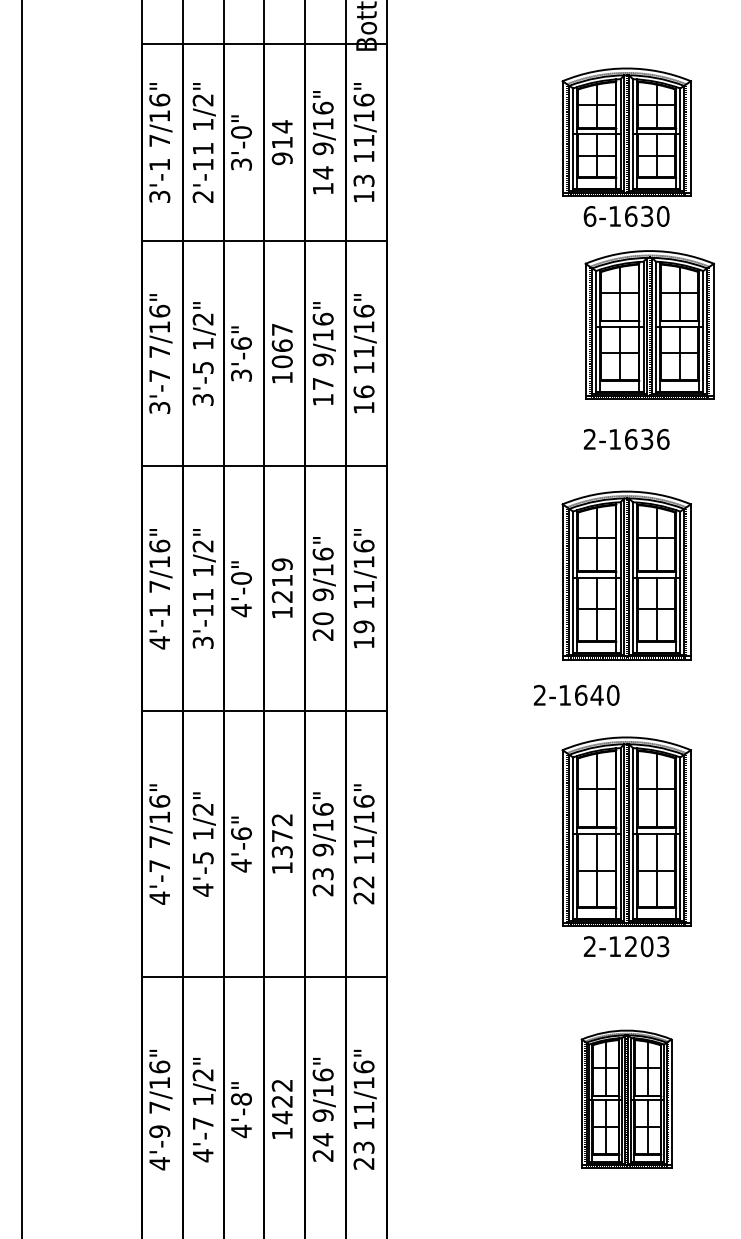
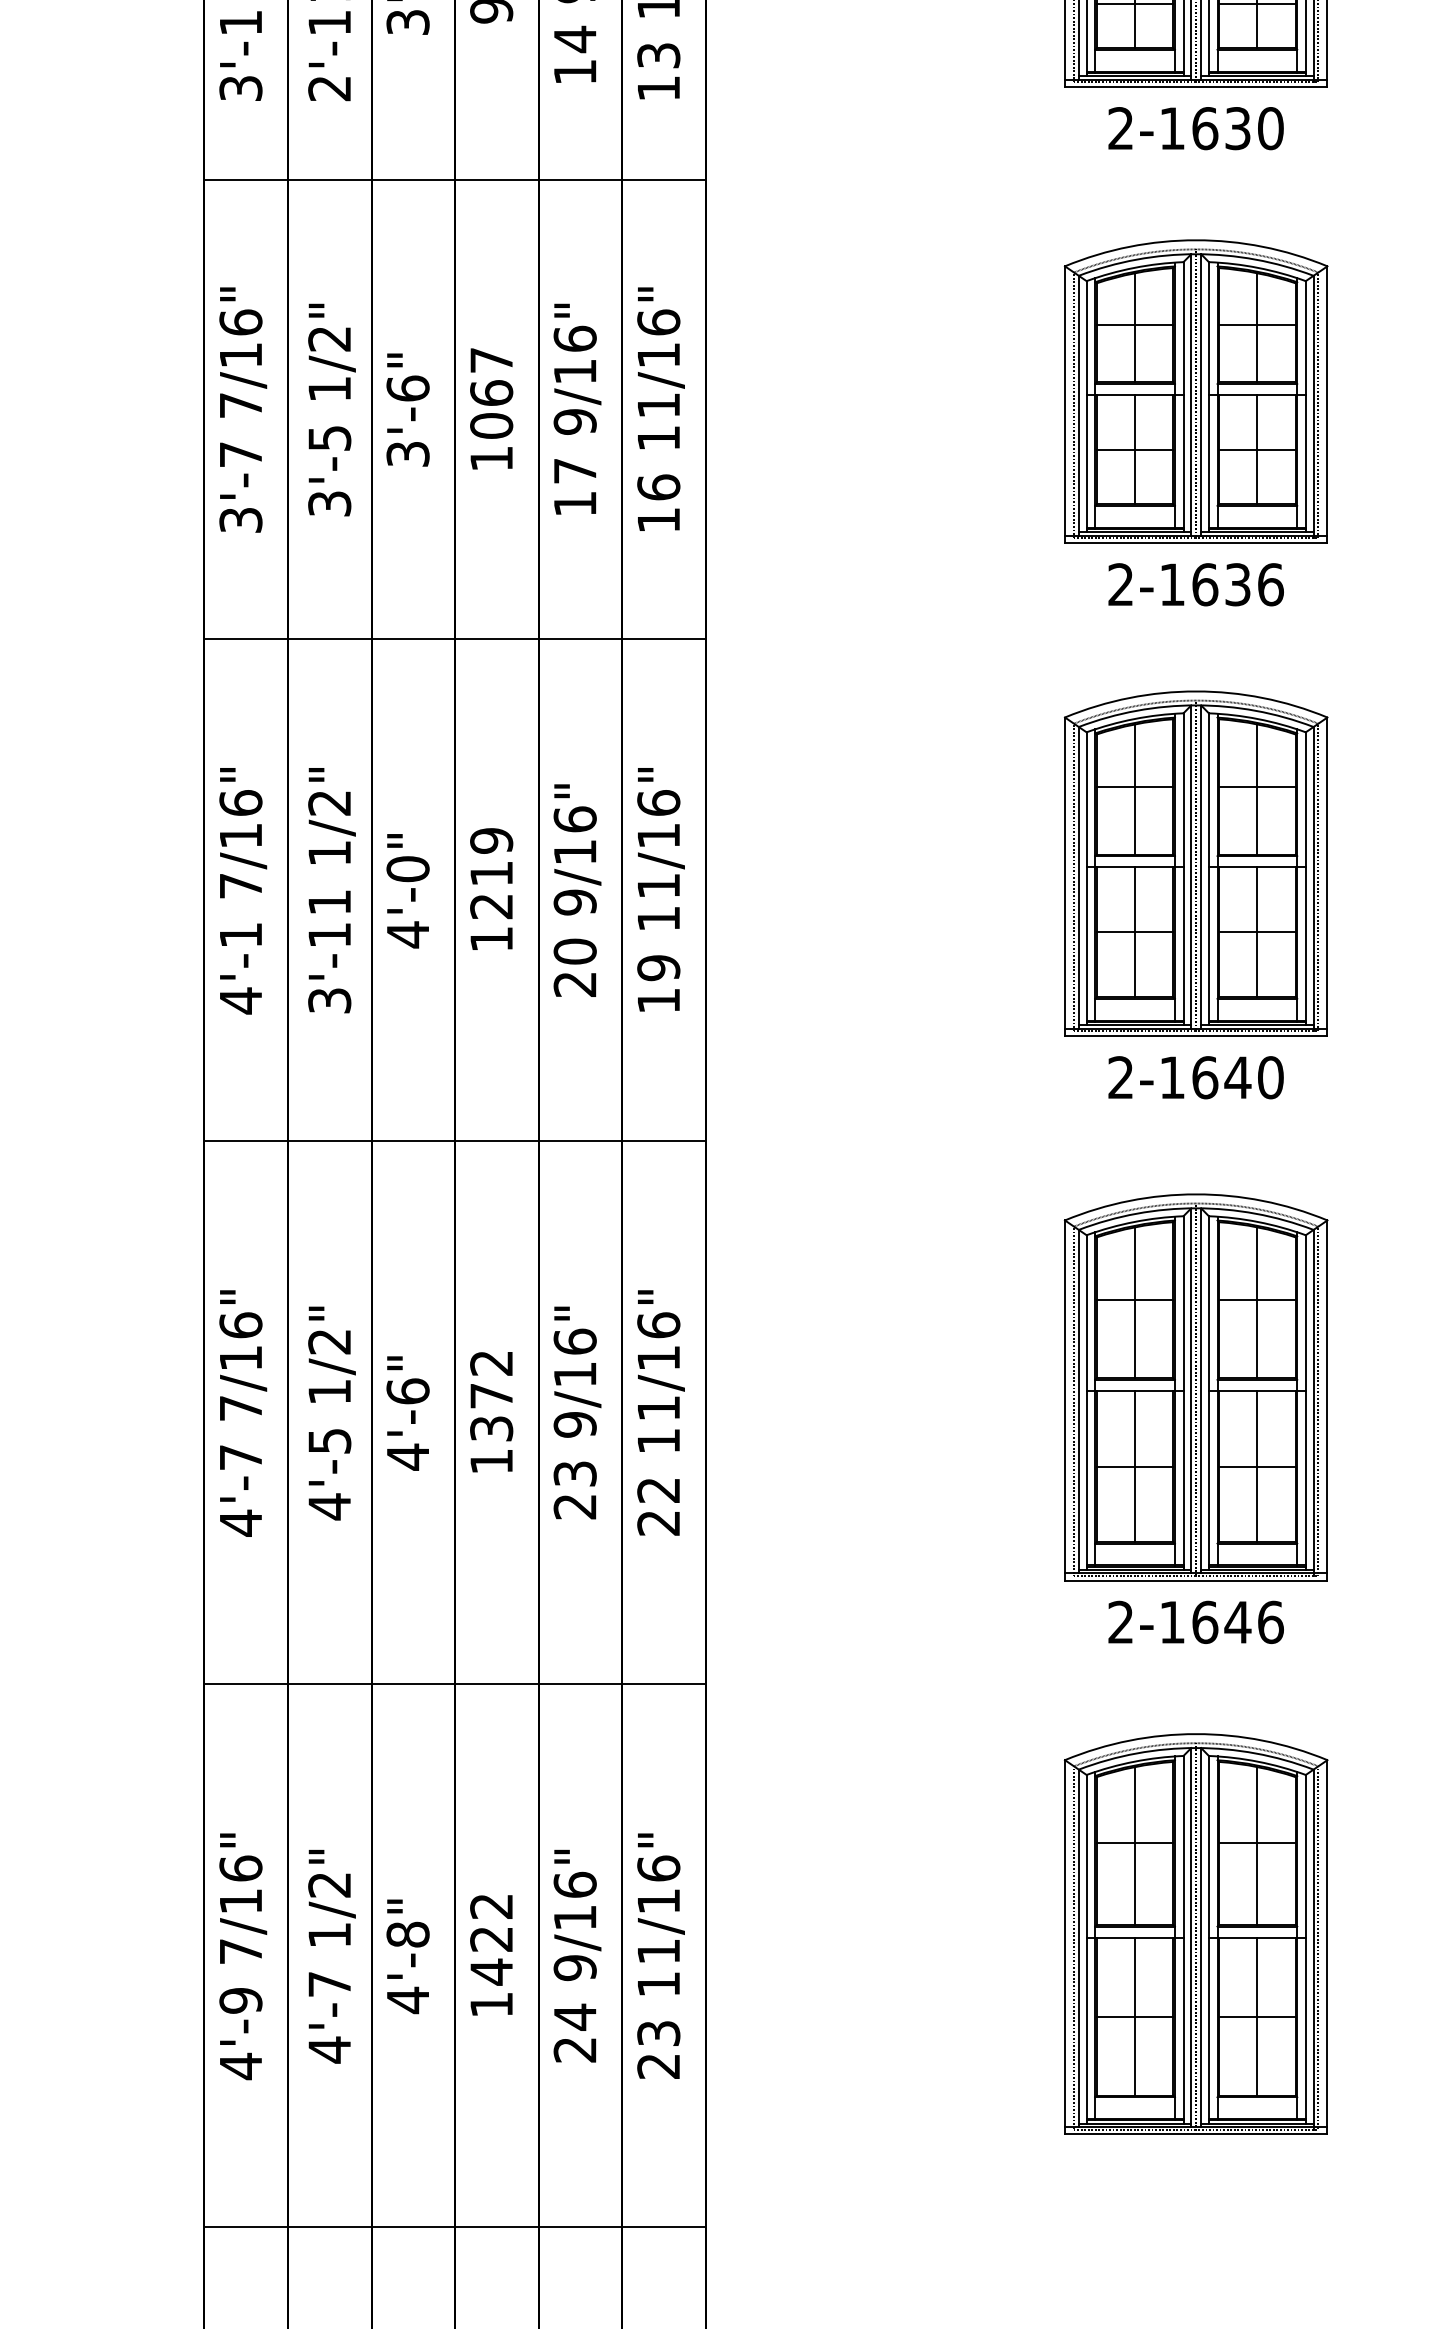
text: (589, 215) -> (1120, 126), 6-1630 -> 2-1630
part: (649, 324) -> (1195, 390), moved
text: (576, 694) -> (1195, 1075), moved
text: (647, 946) -> (1238, 1622), 2-1203 -> 2-1646
part: (626, 1098) -> (1195, 1932), size x1.43

